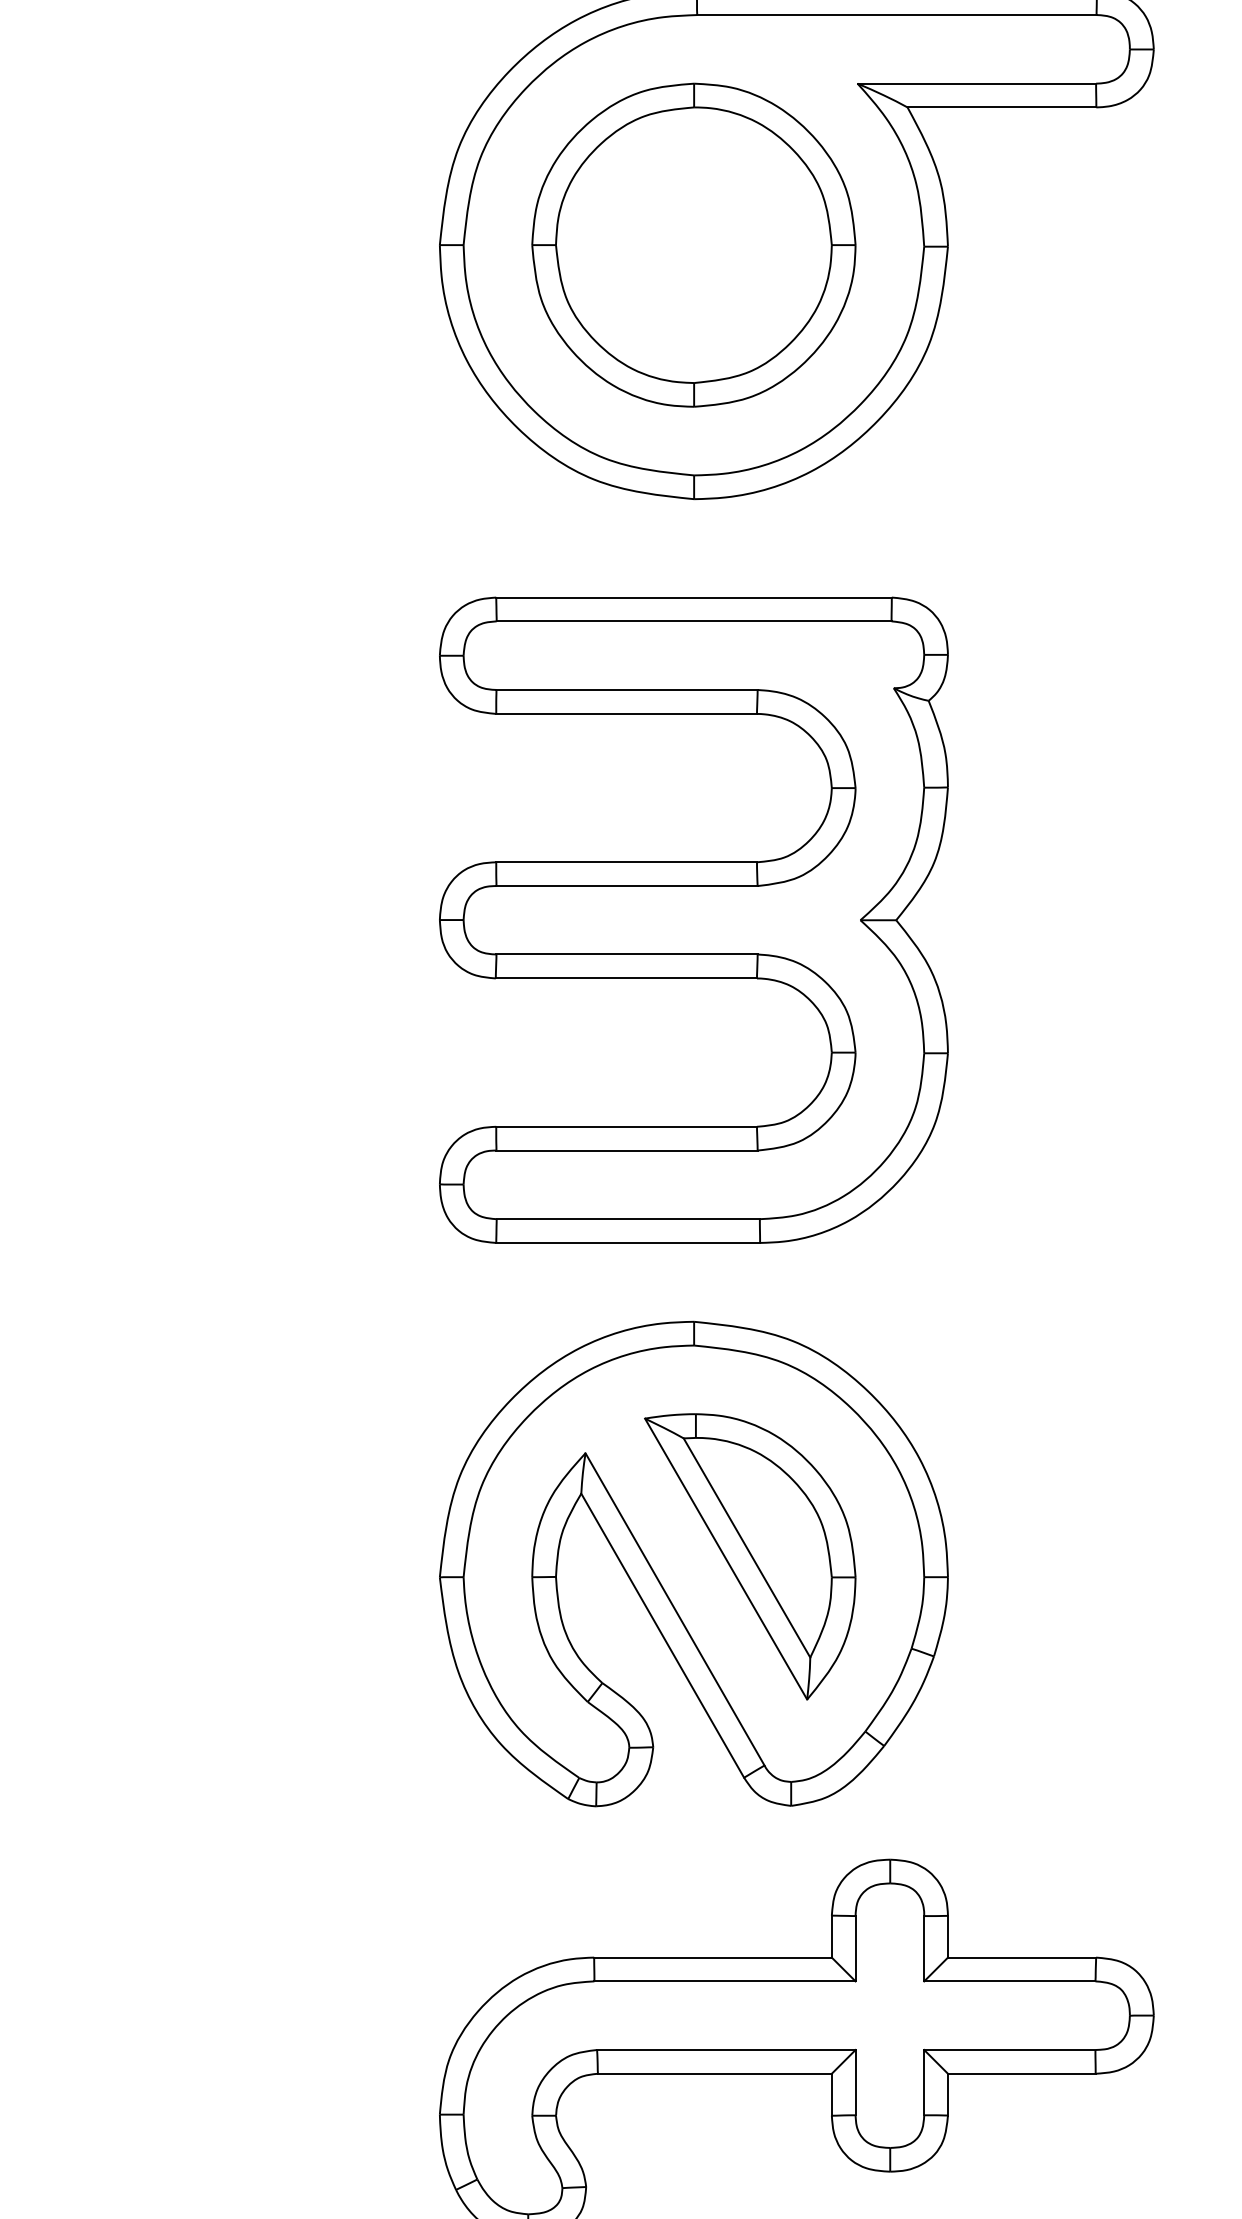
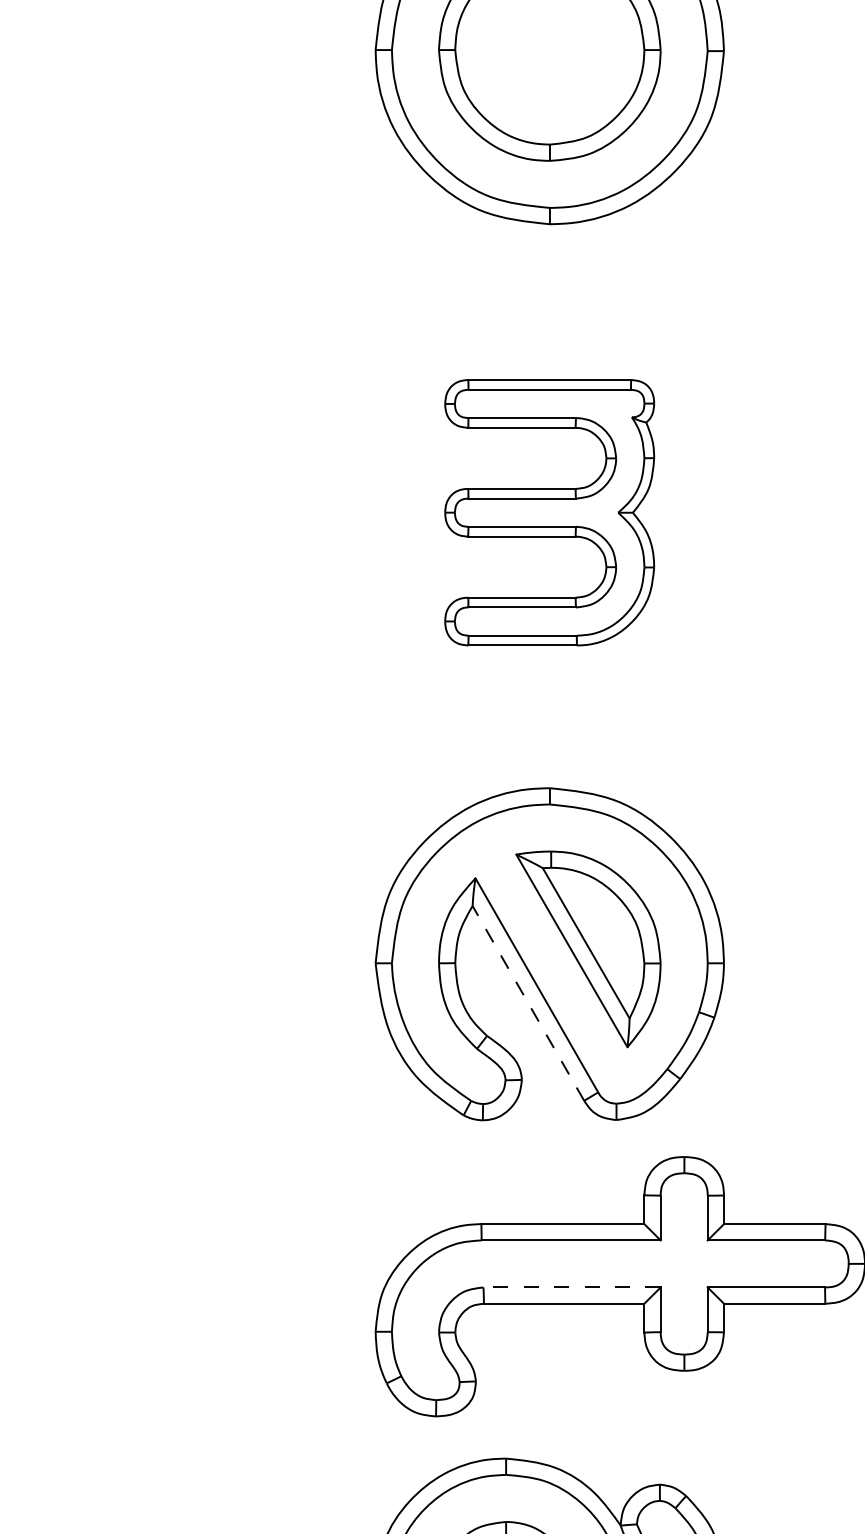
part: (693, 919) -> (549, 512), size x0.6
line: (662, 1635) -> (528, 1003), solid -> dashed
line: (726, 2050) -> (572, 1287), solid -> dashed

